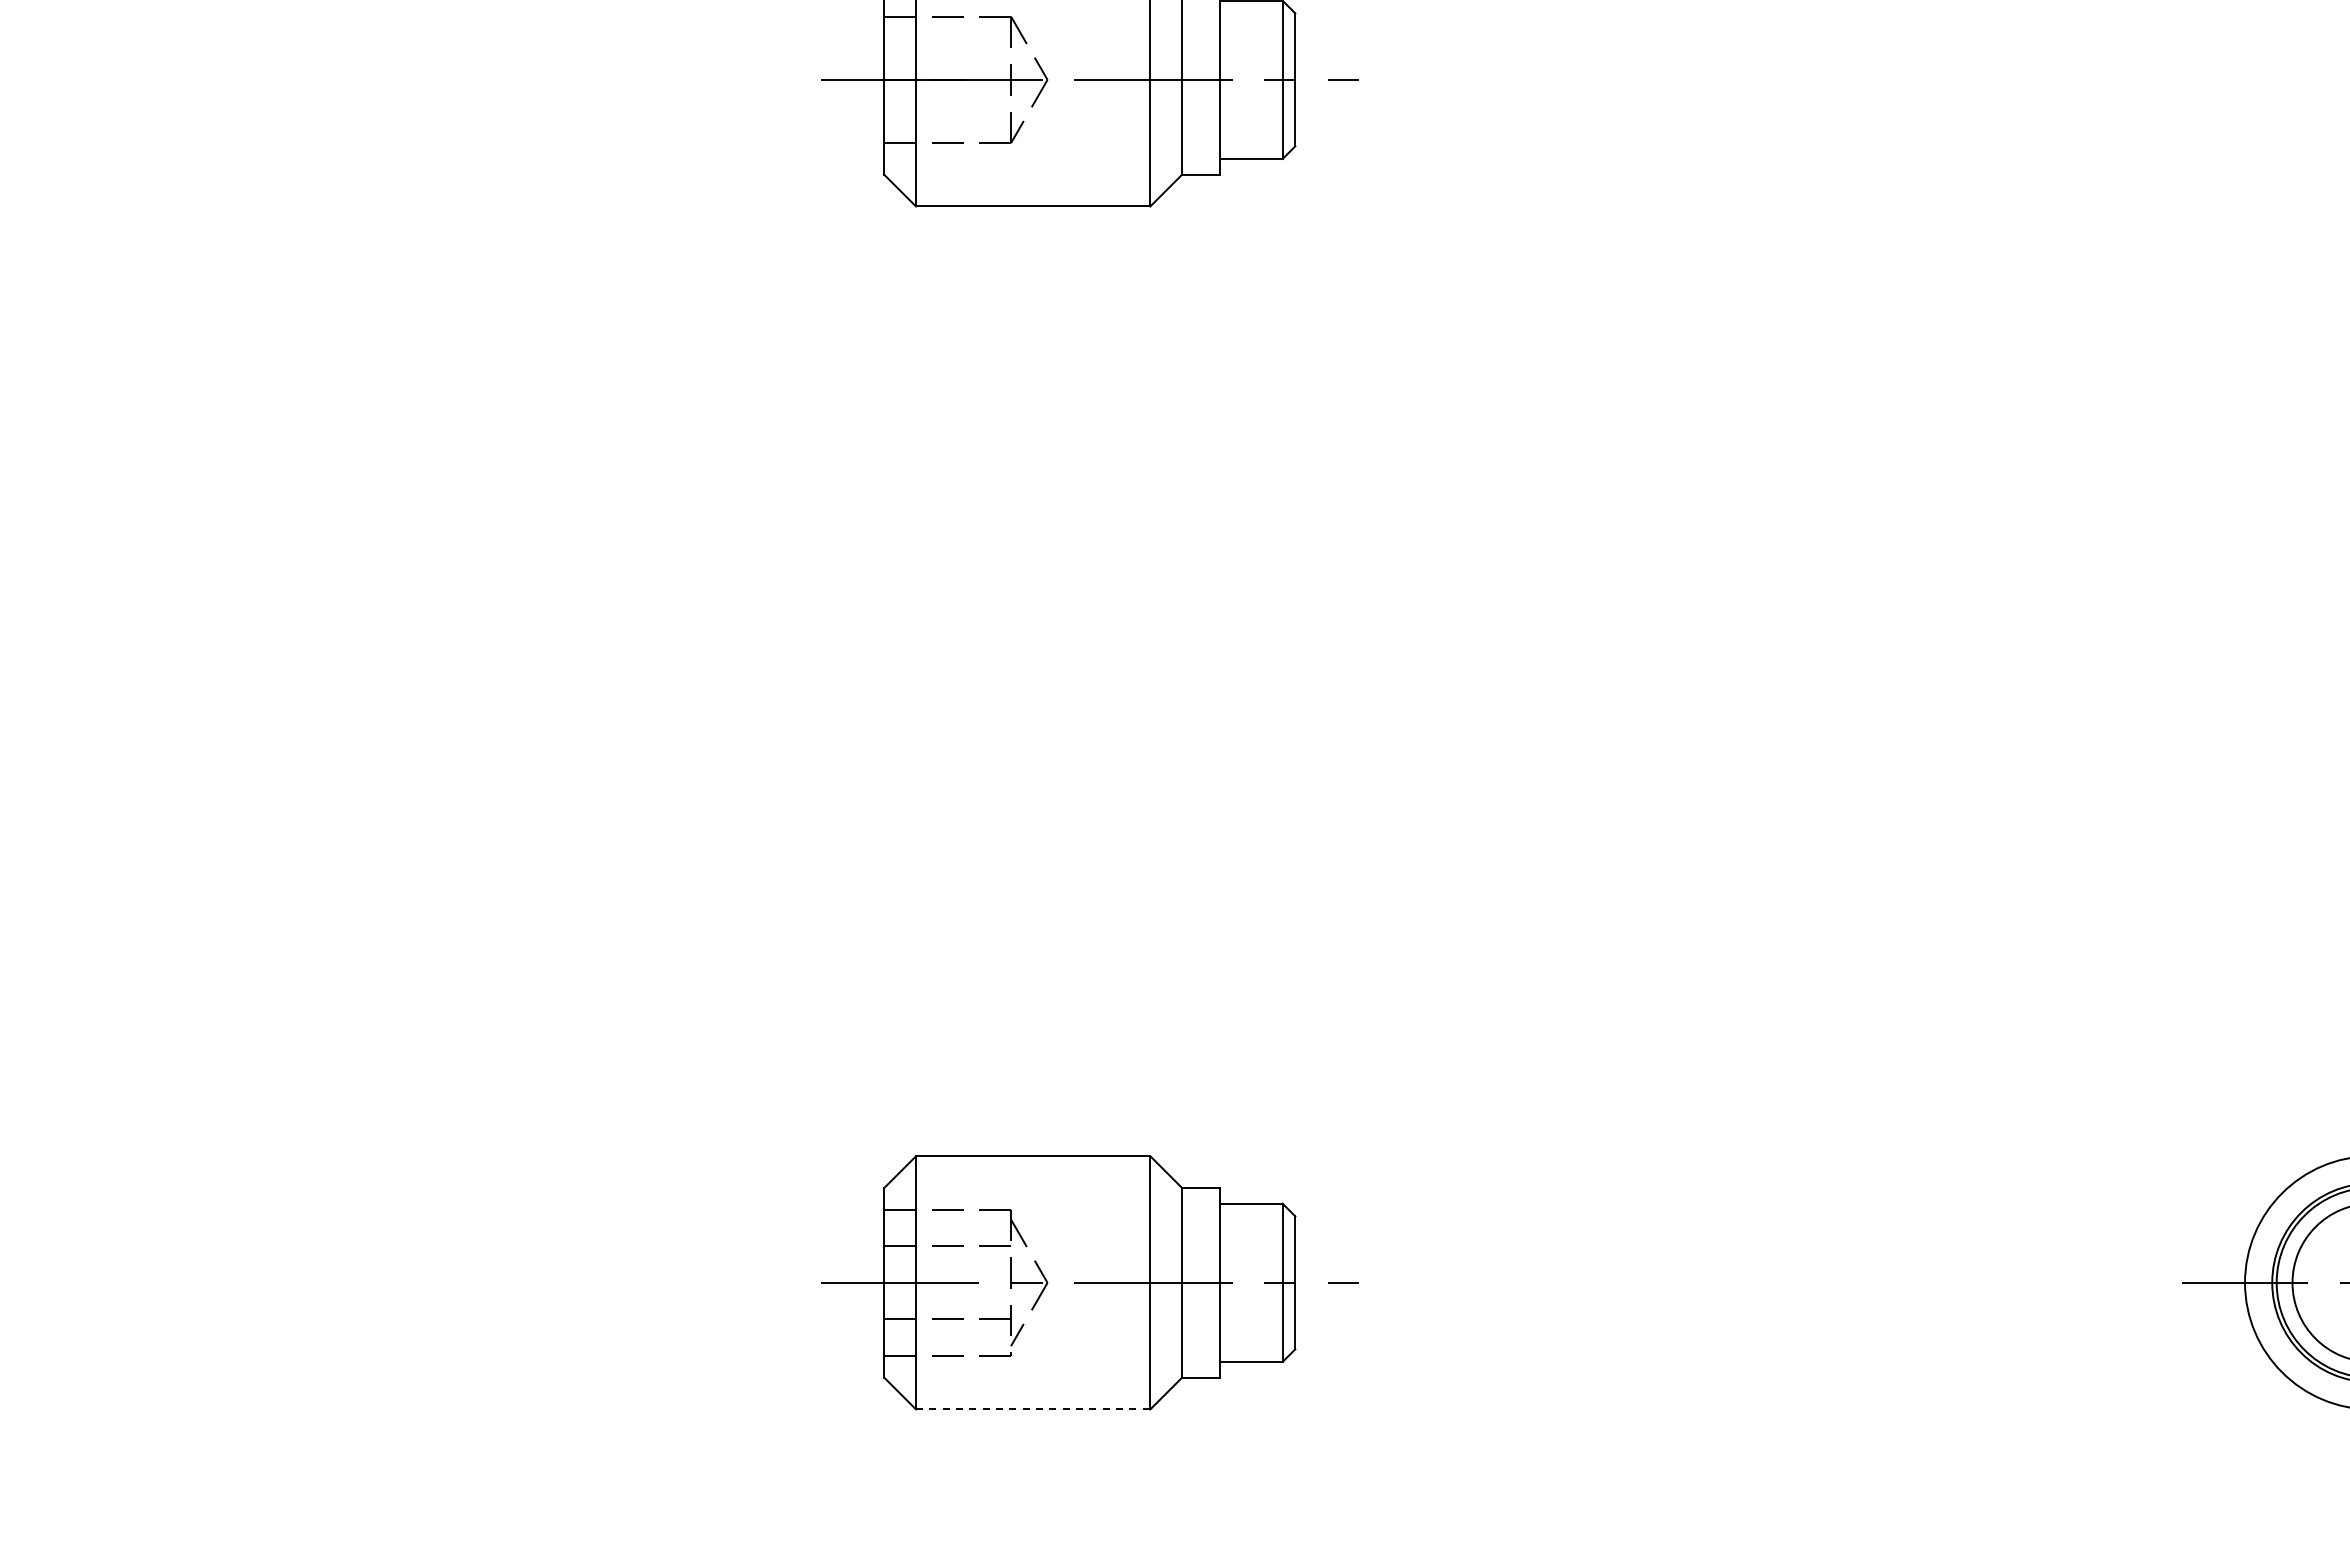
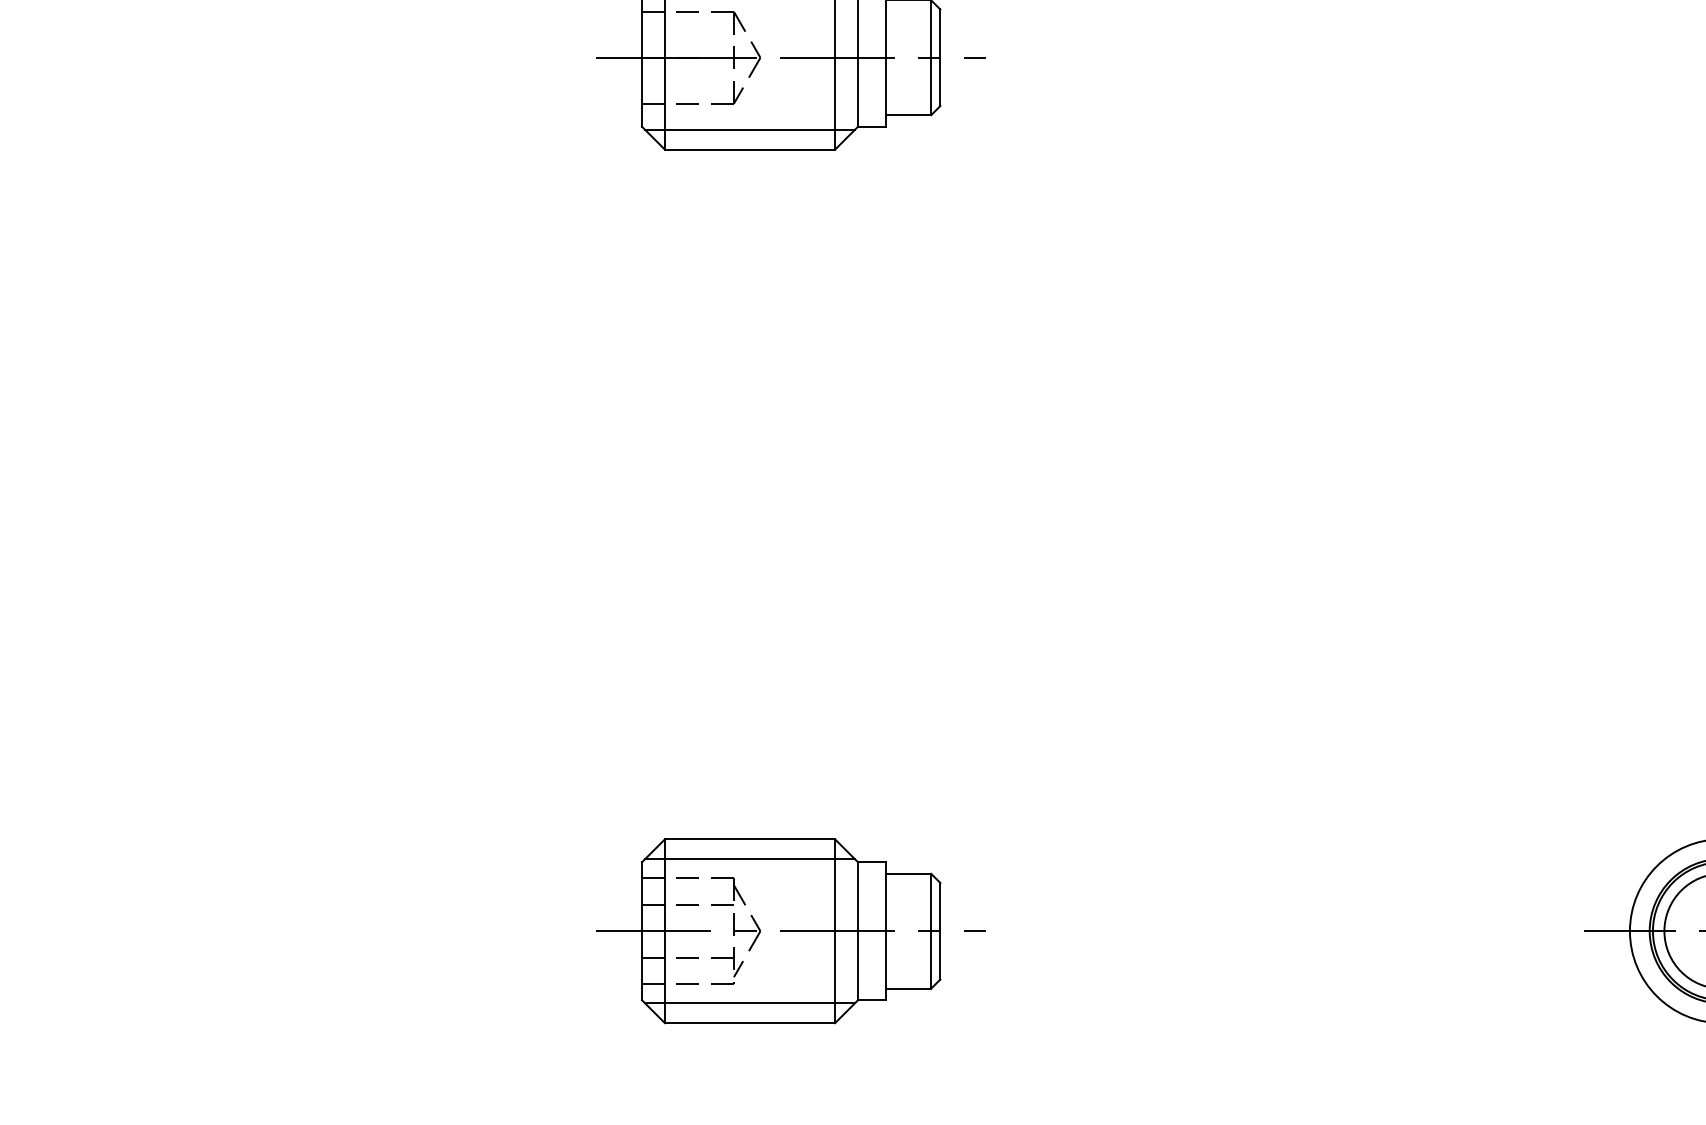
line: (1032, 179) -> (749, 130), added
line: (1032, 1183) -> (749, 859), added
line: (1032, 1382) -> (749, 1003), added
line: (1033, 1409) -> (750, 1023), dashed -> solid

